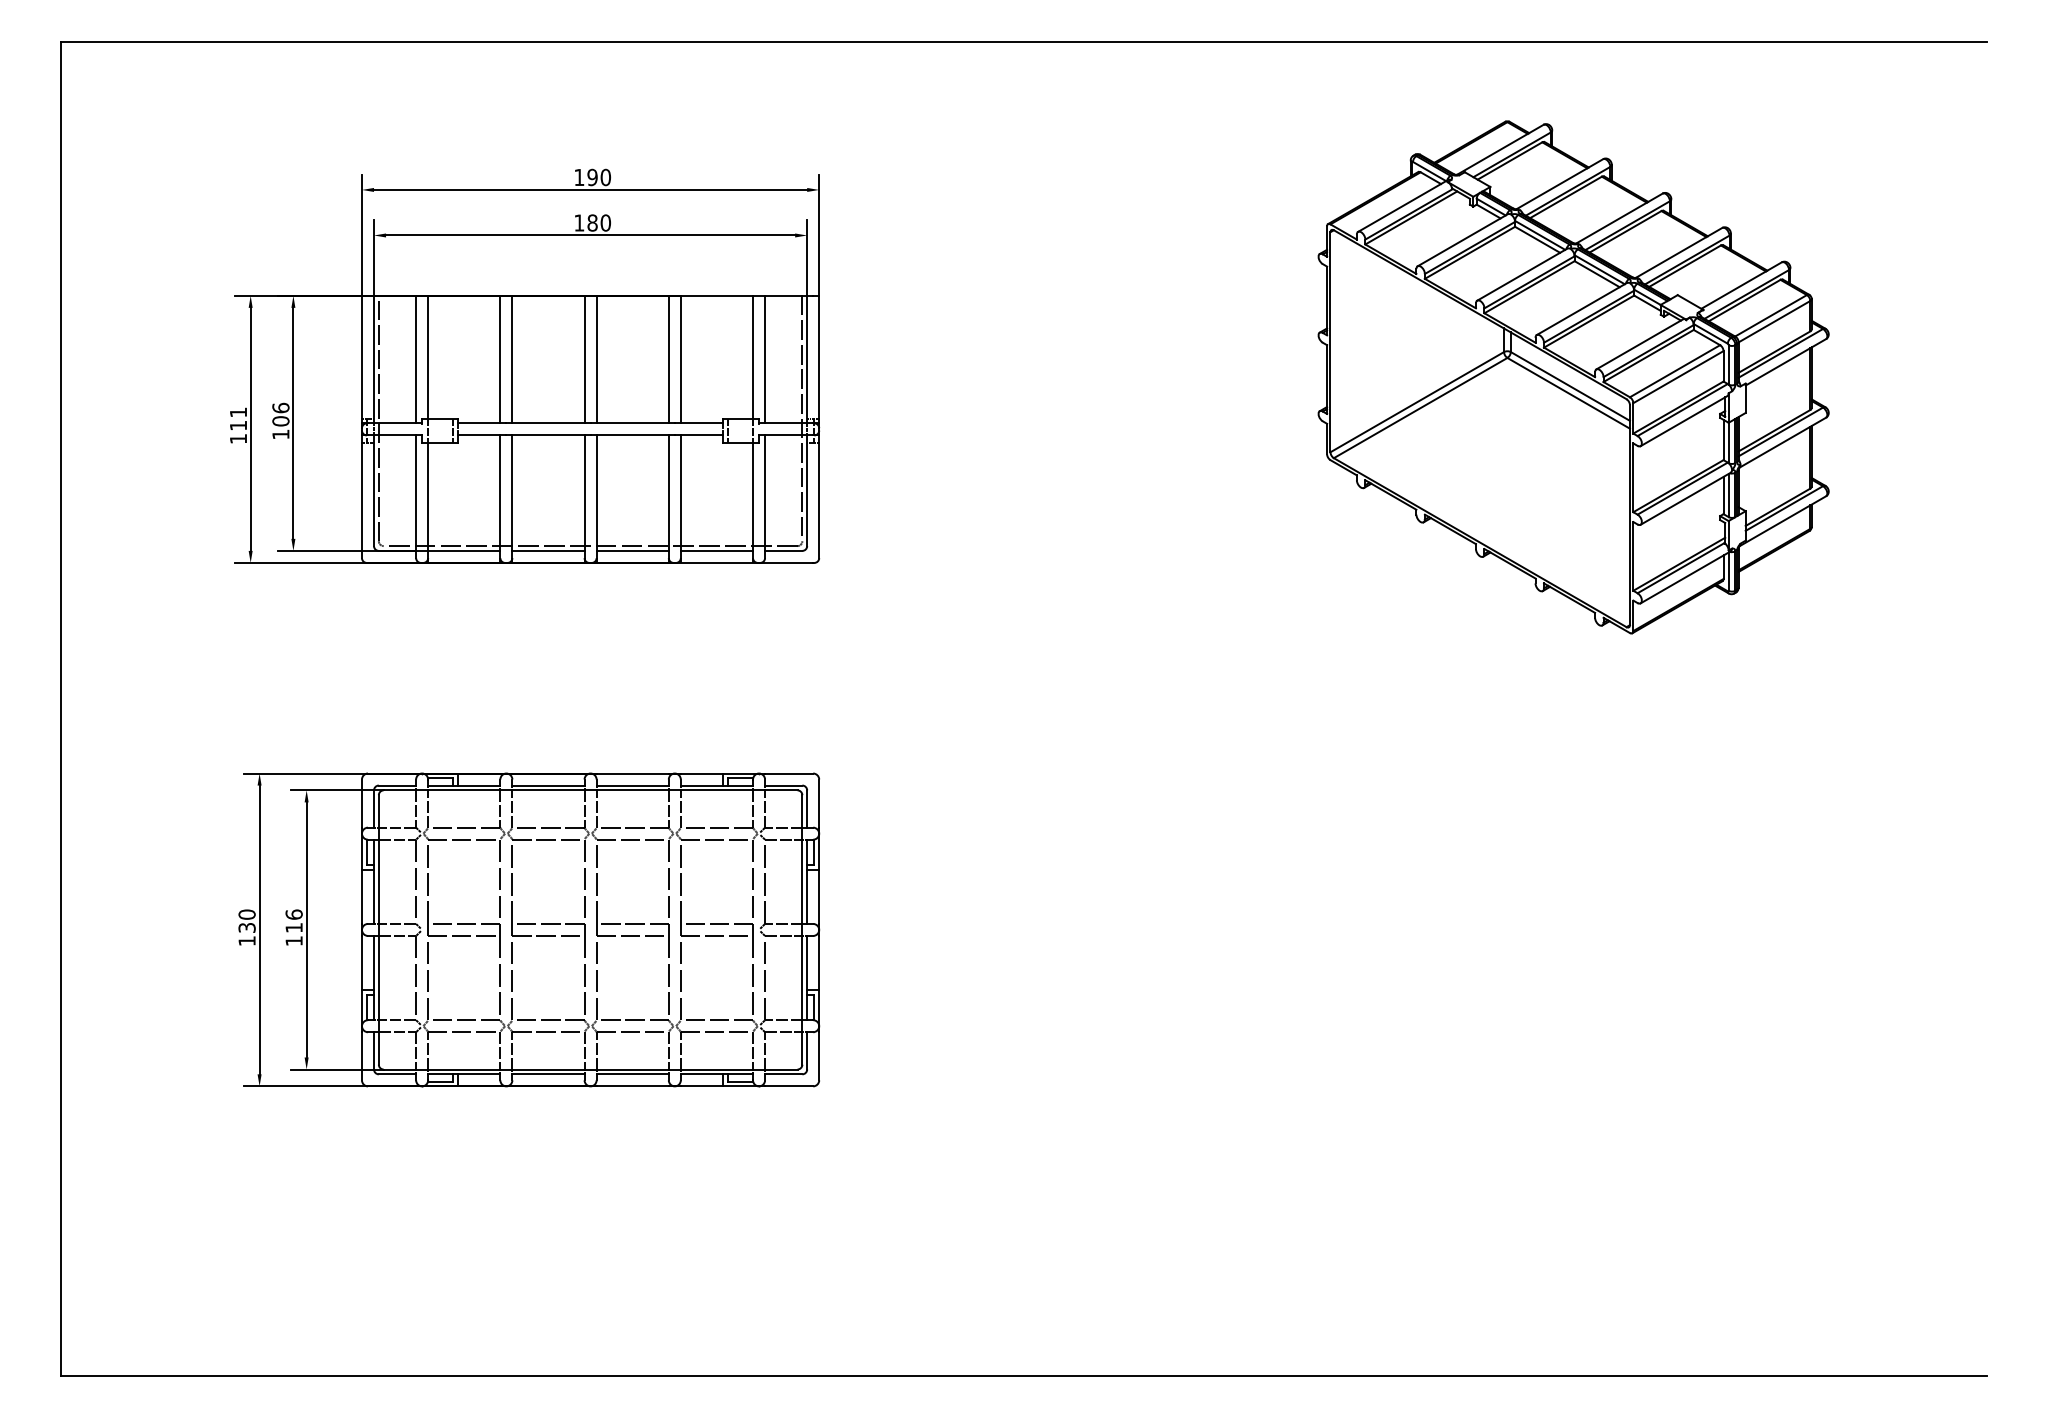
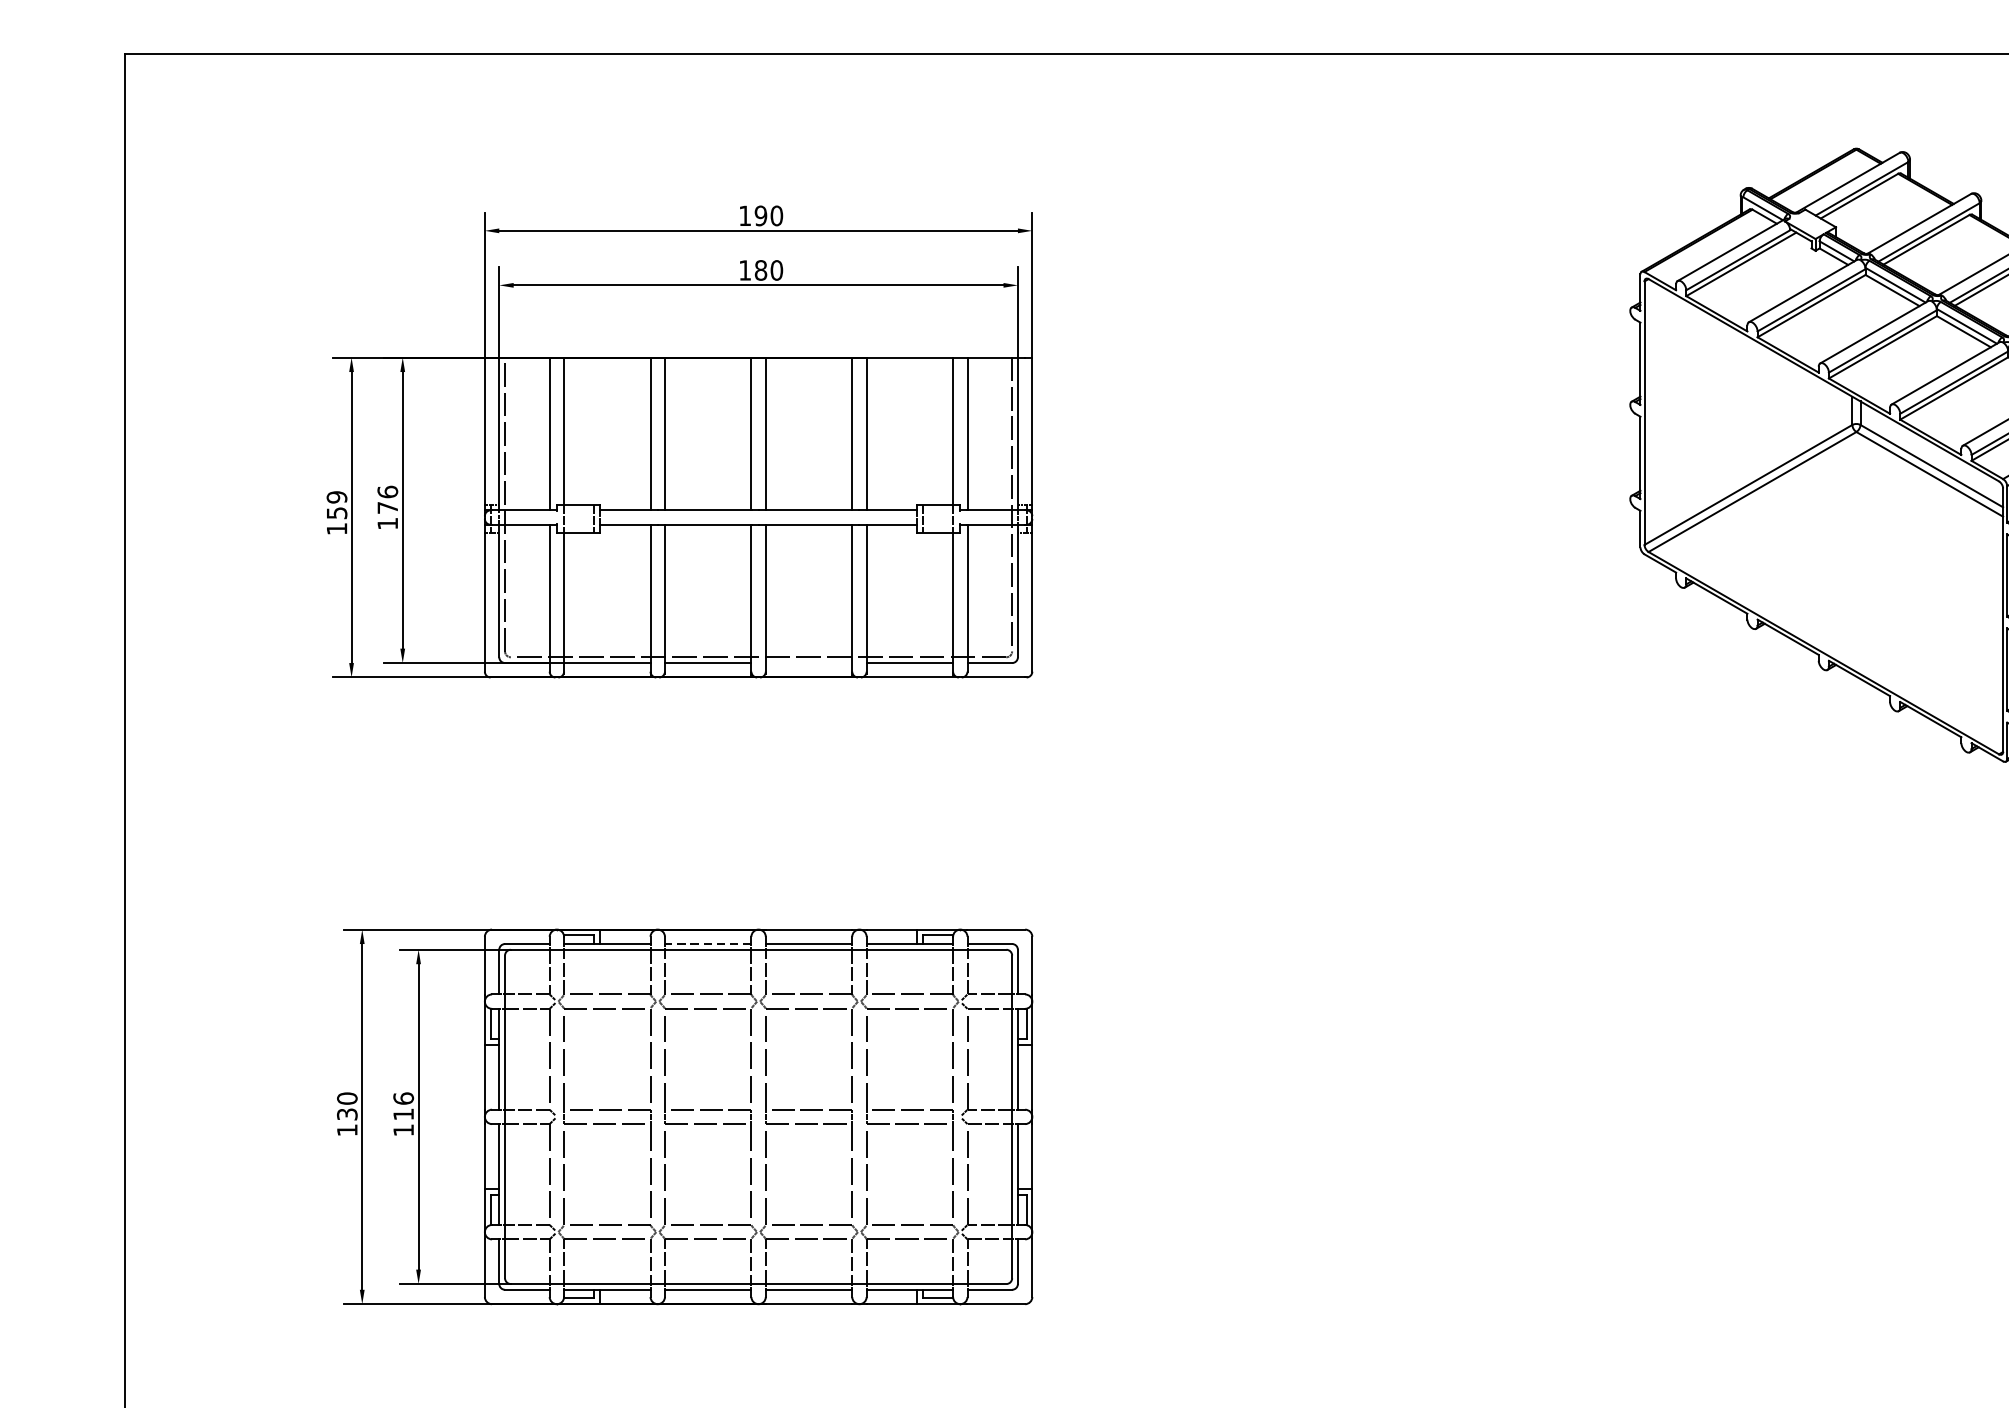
text: (238, 418) -> (336, 504), 111 -> 159
text: (280, 421) -> (387, 508), 106 -> 176
line: (632, 550) -> (808, 662), removed
line: (548, 785) -> (708, 943), solid -> dashed

